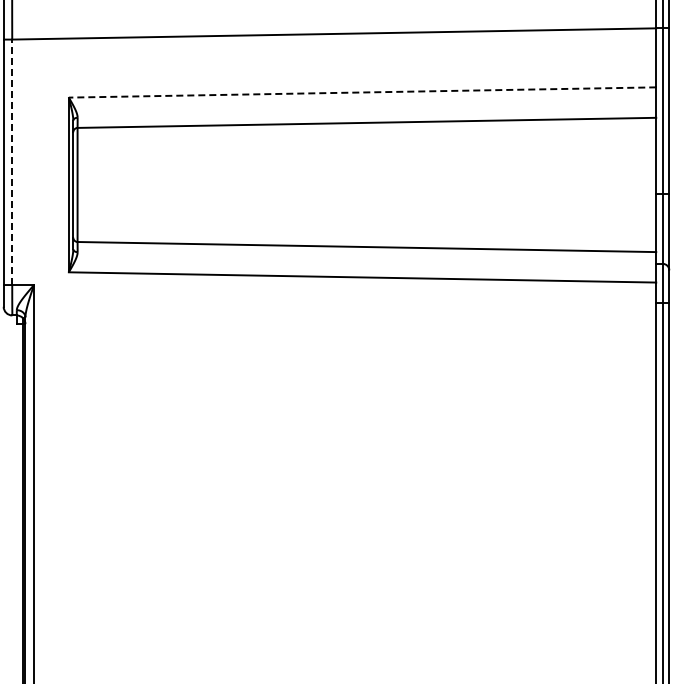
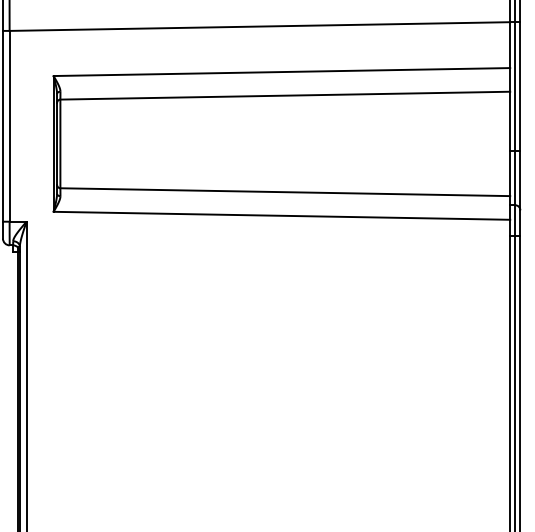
line: (362, 92) -> (281, 72), dashed -> solid
line: (12, 162) -> (9, 126), dashed -> solid

